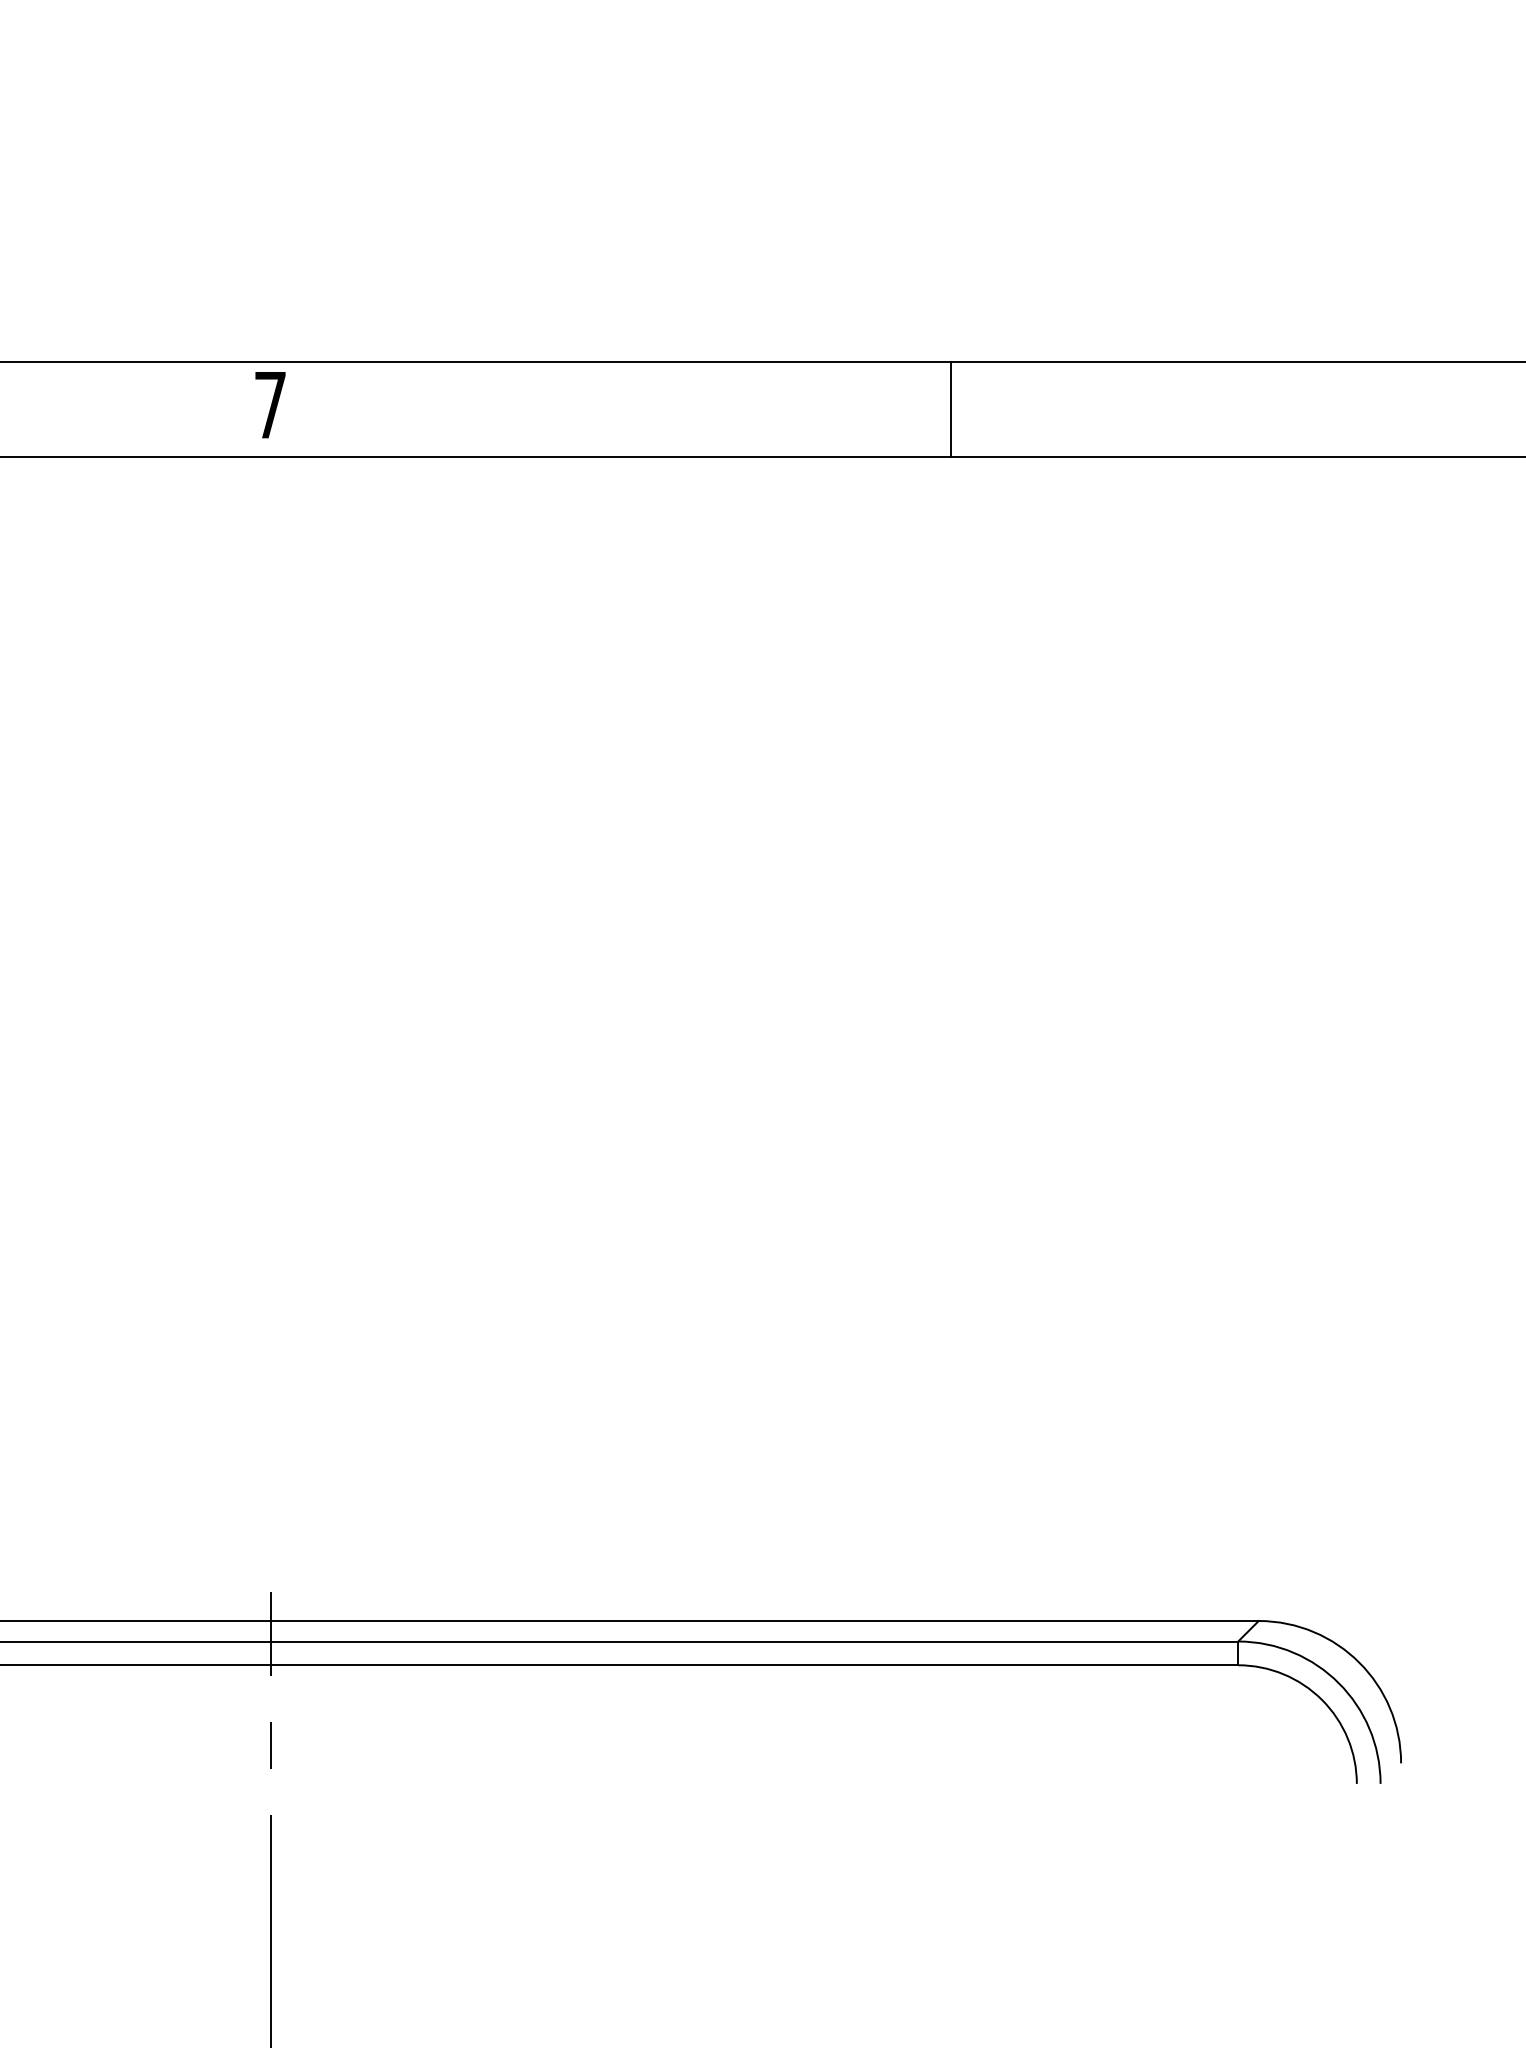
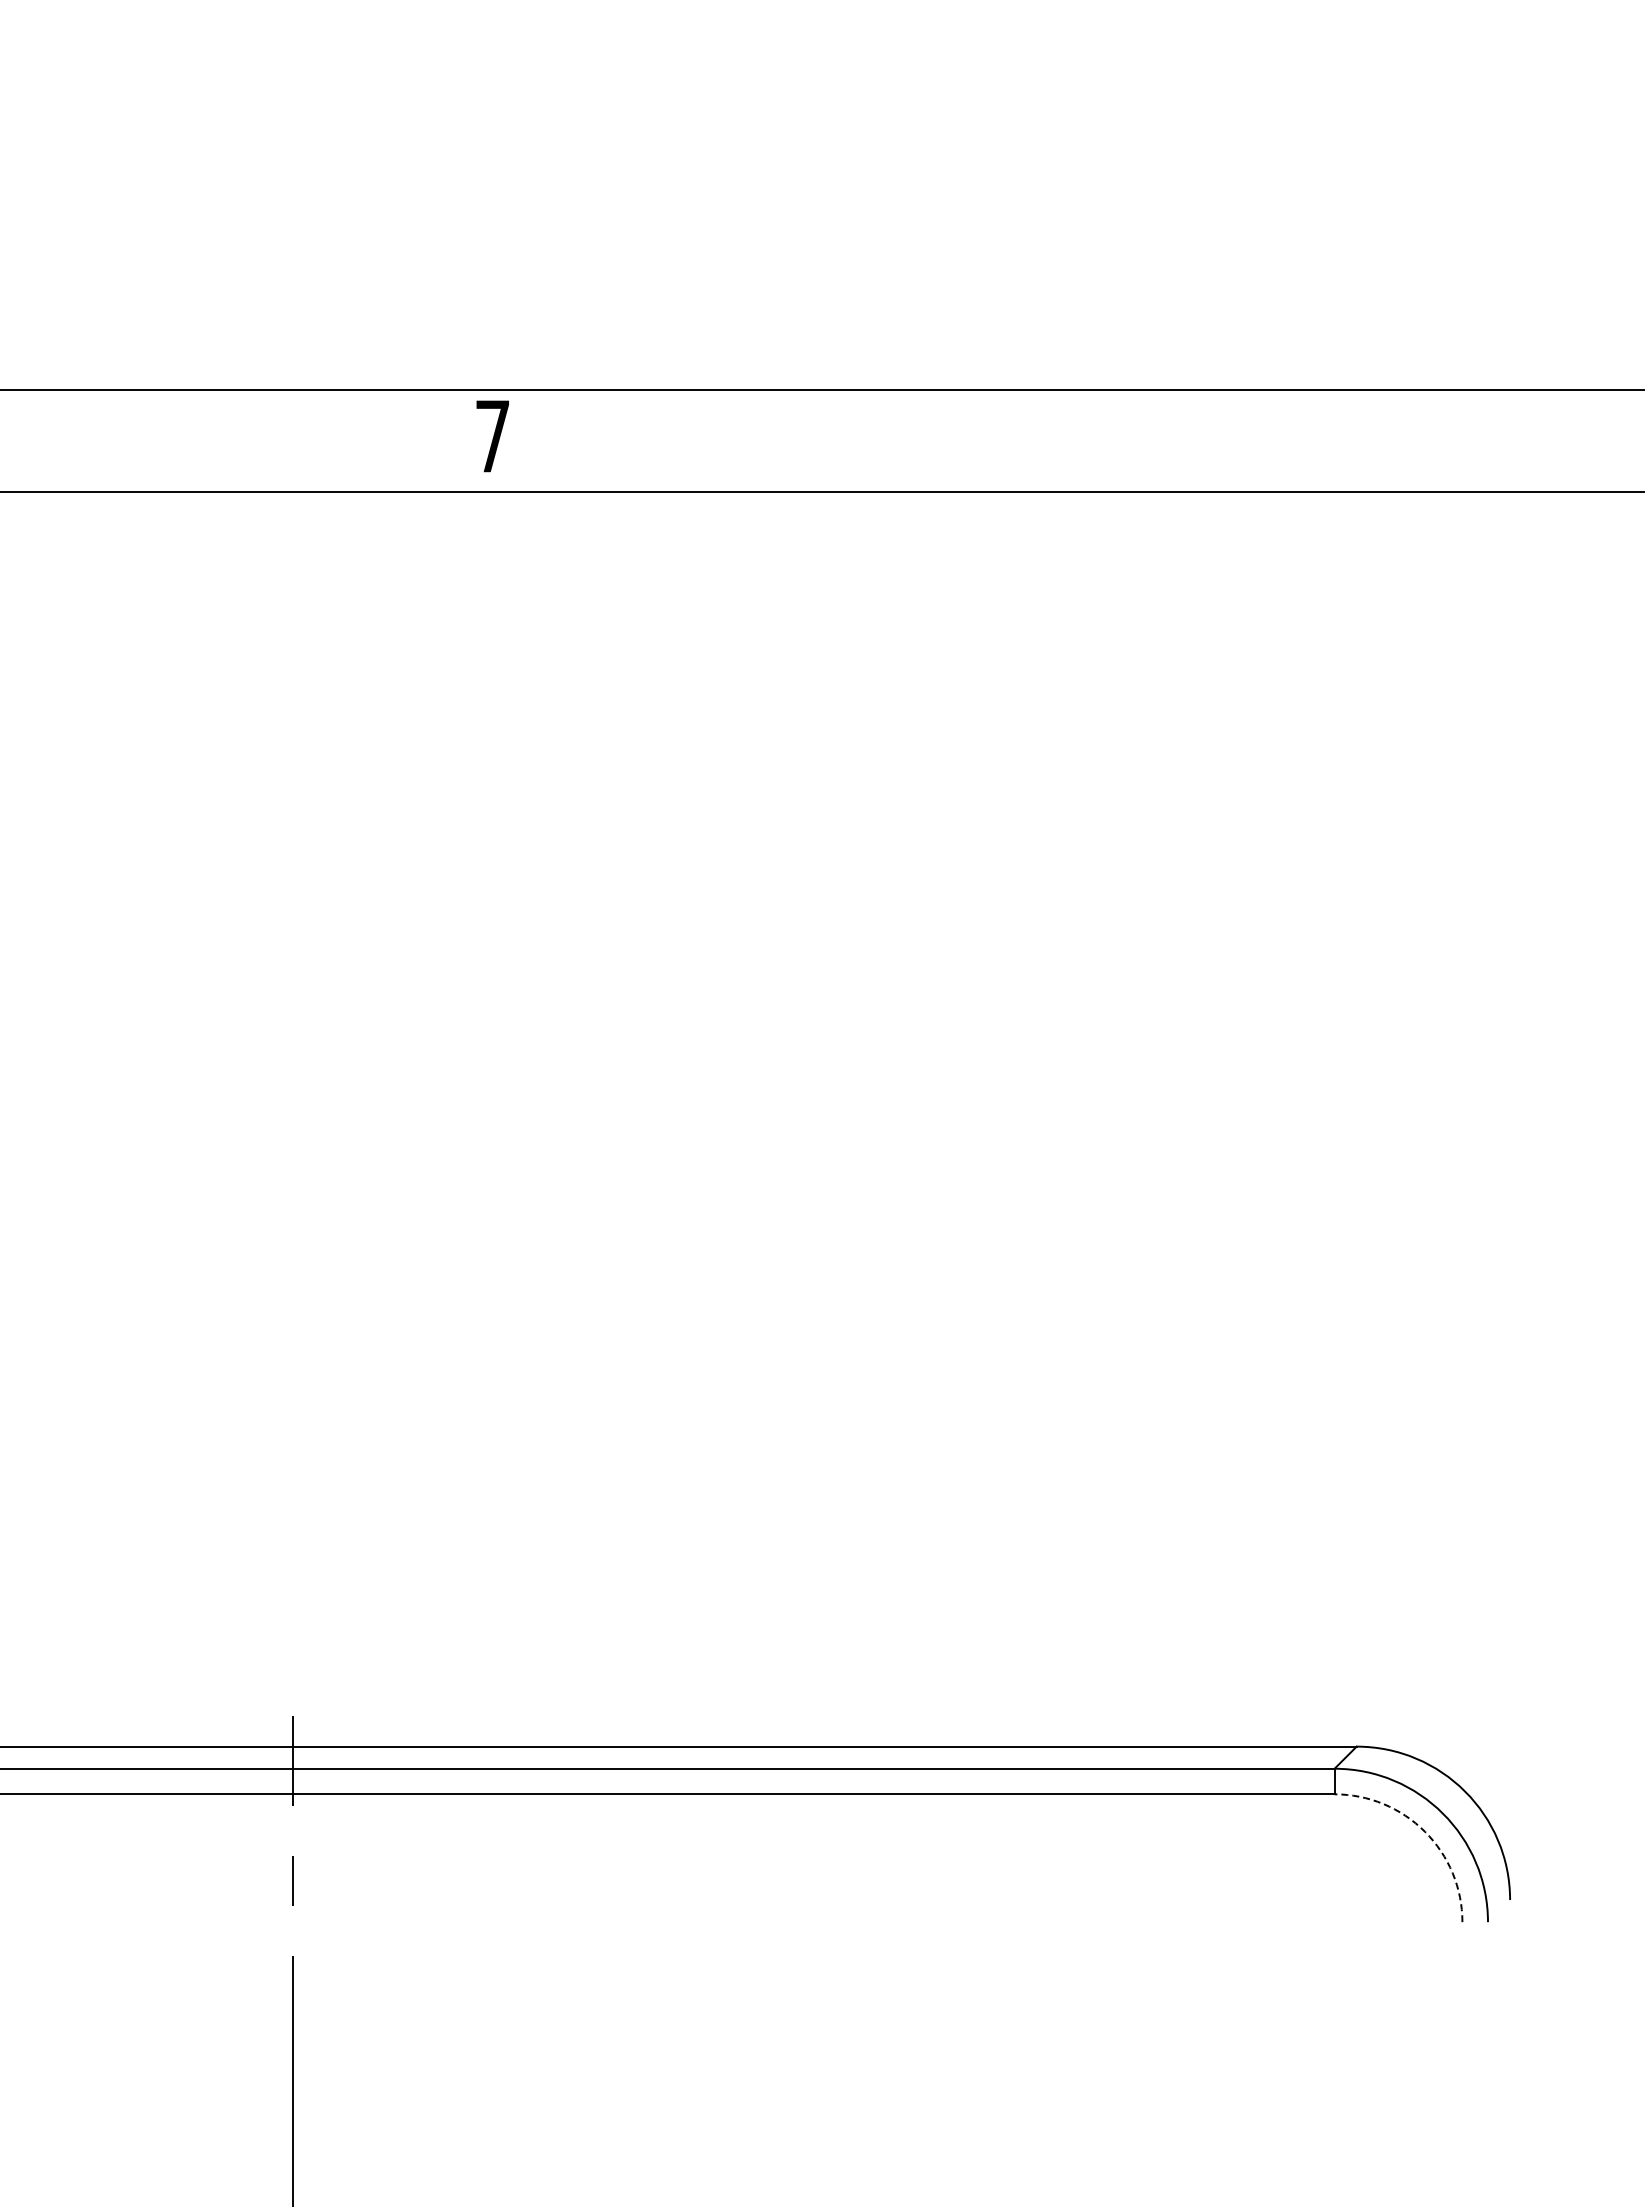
text: (270, 405) -> (492, 436), moved
line: (951, 408) -> (1025, 440), removed
arc: (1321, 1699) -> (1424, 1831), solid -> dashed

